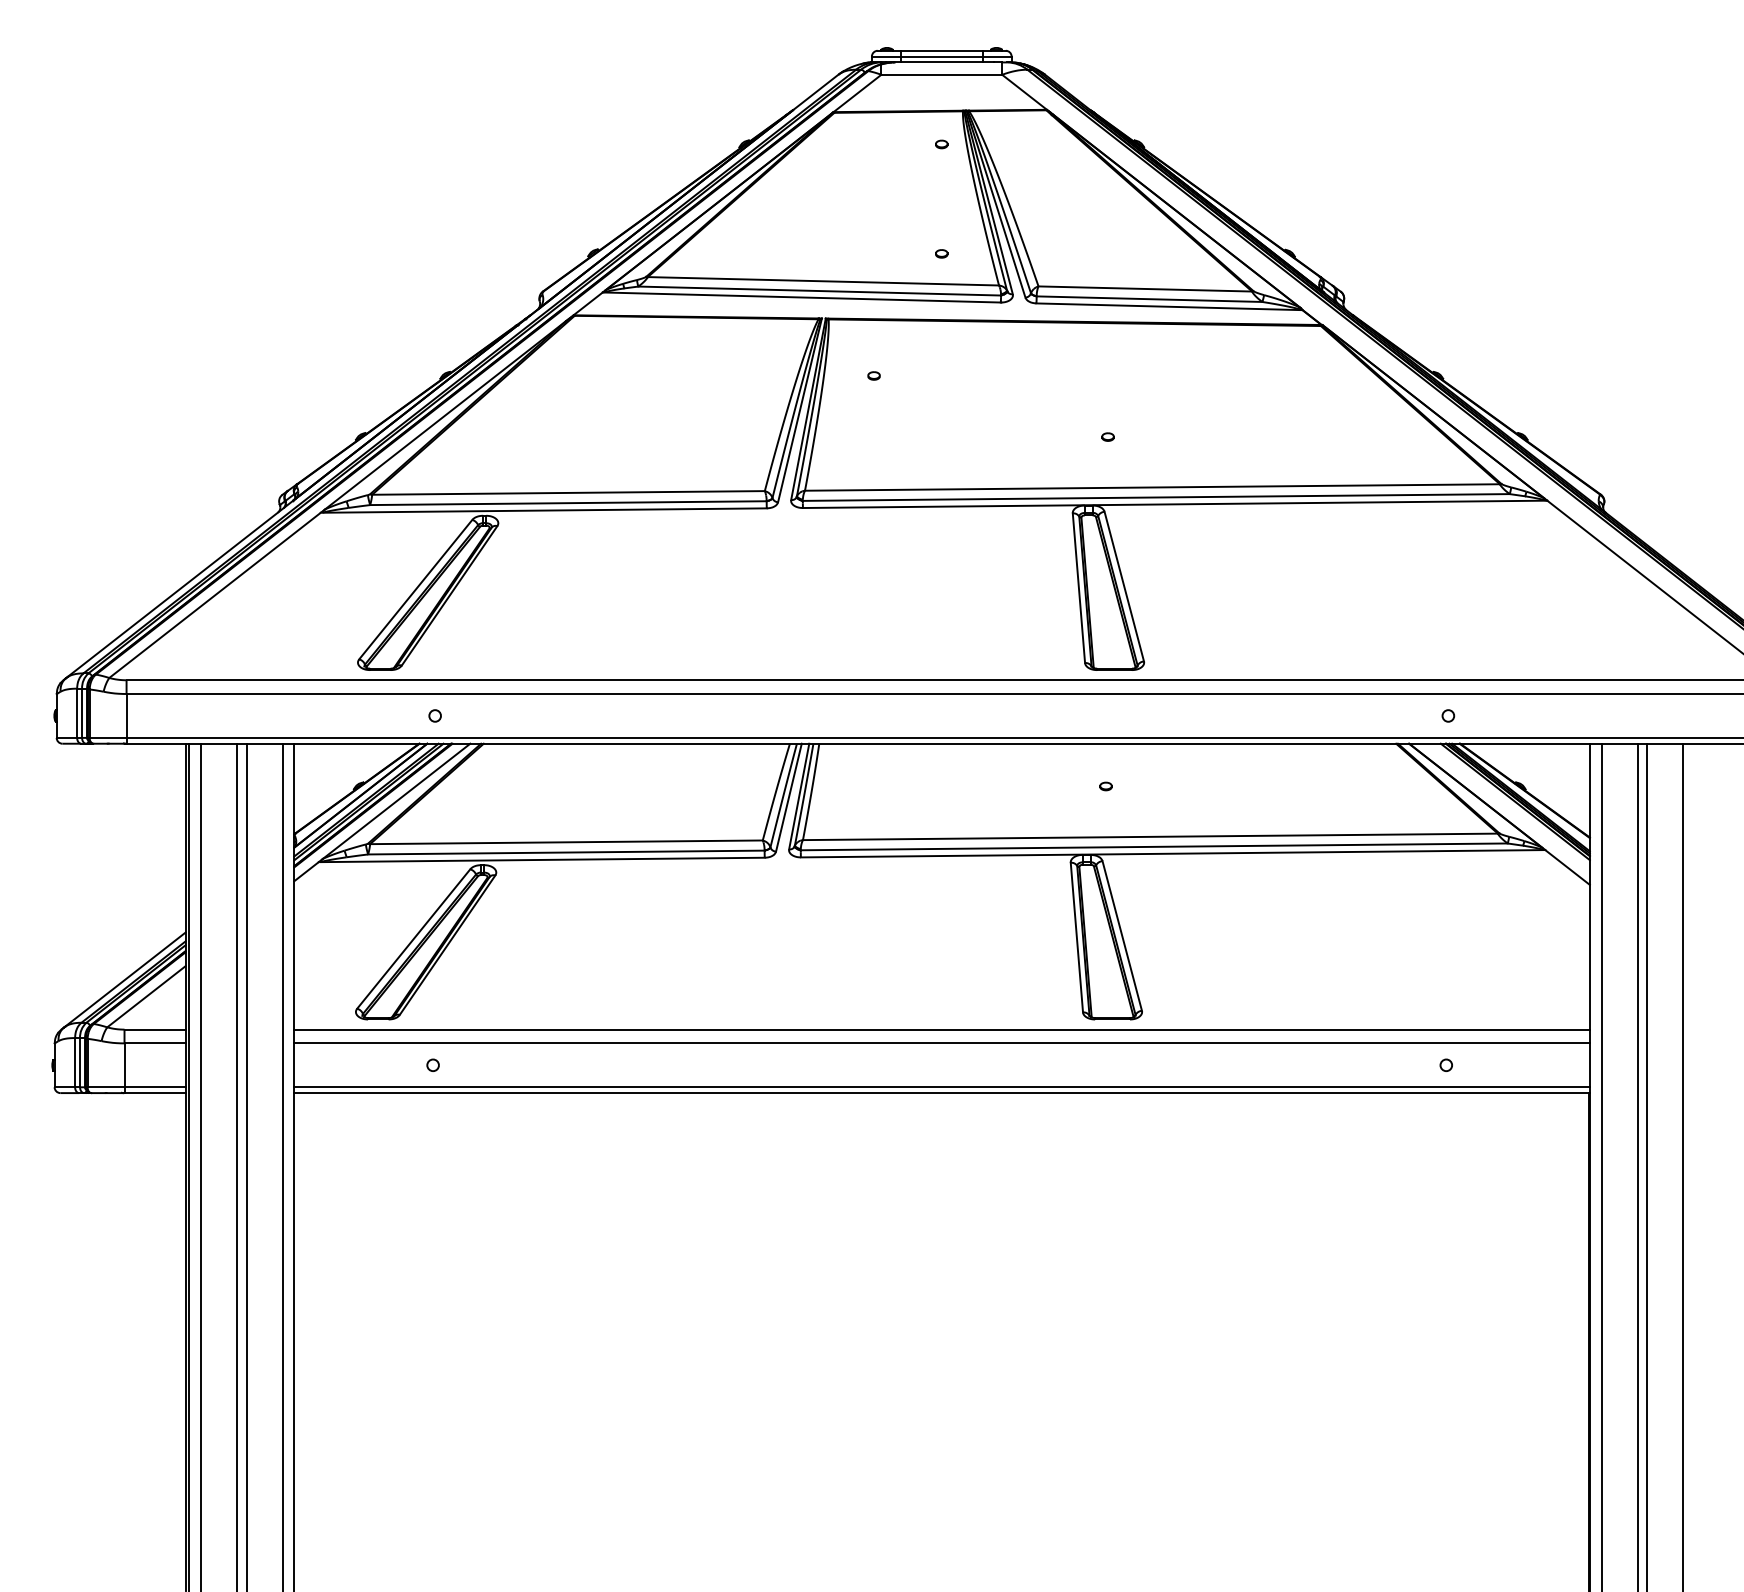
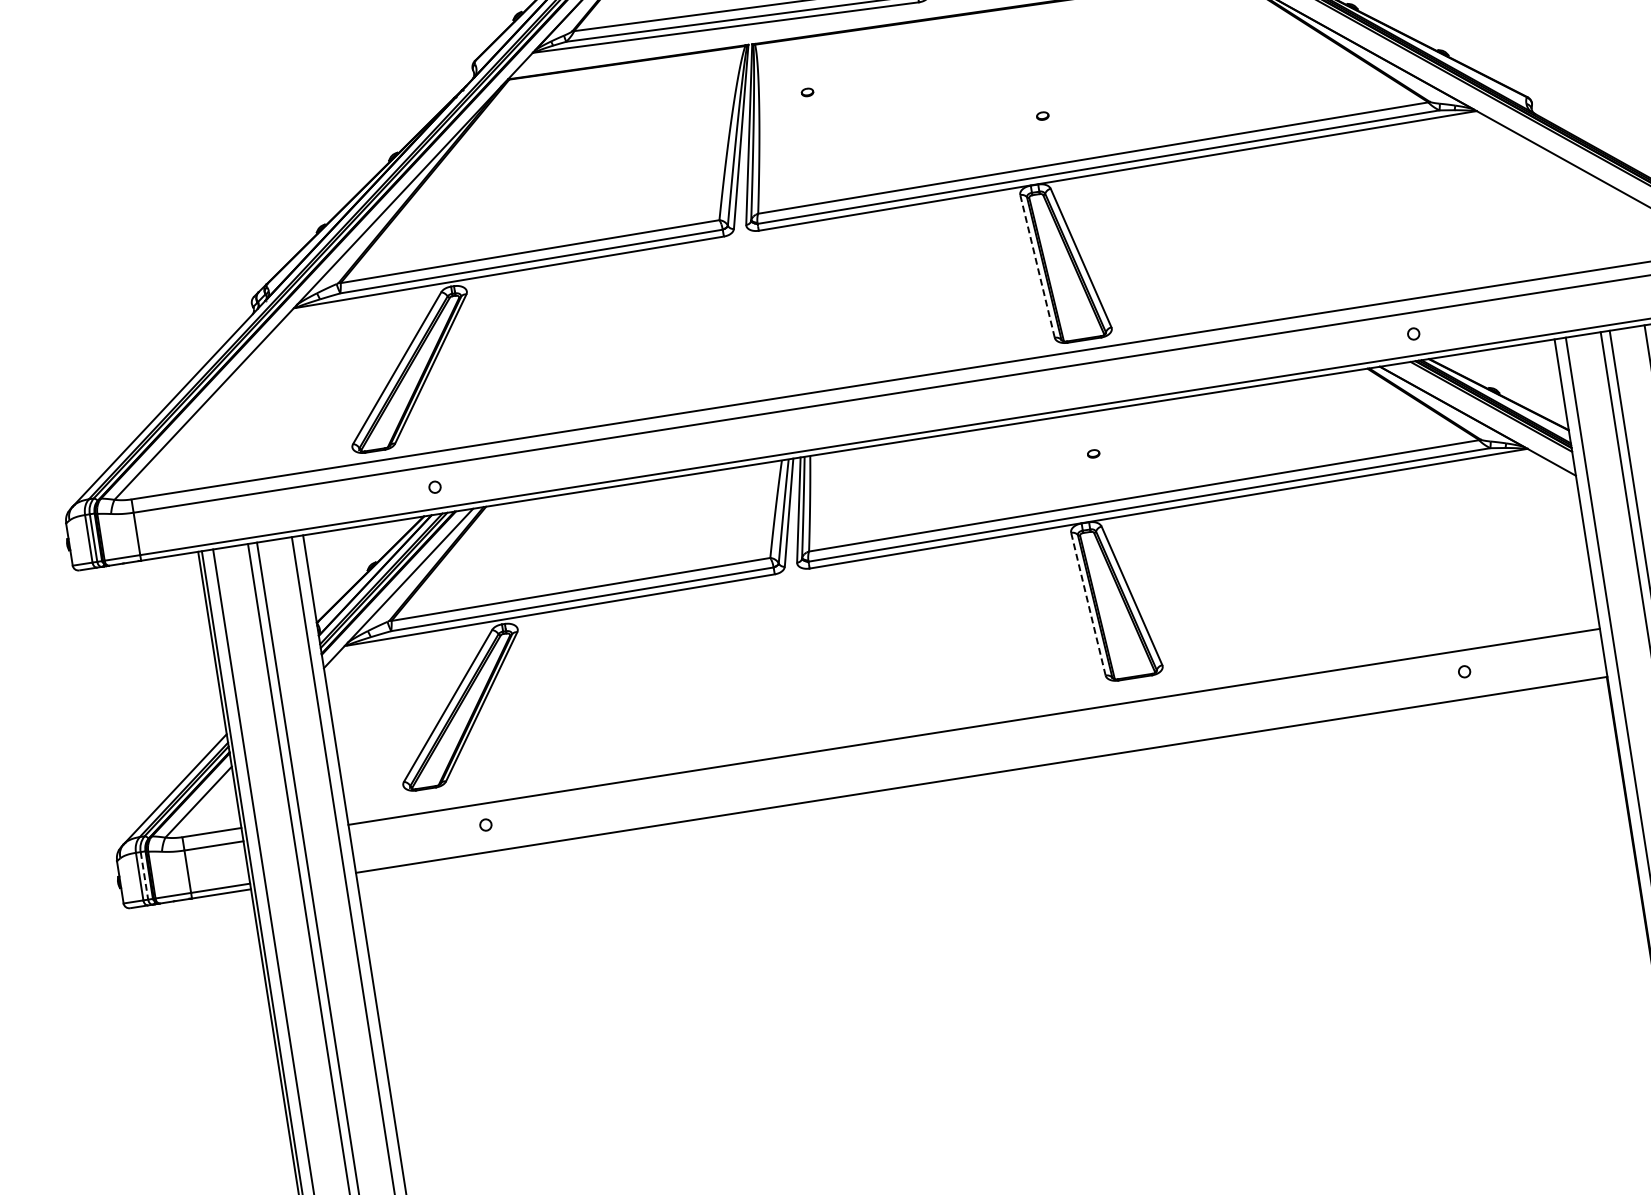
line: (1078, 587) -> (1037, 265), solid -> dashed
line: (1076, 937) -> (1088, 604), solid -> dashed
line: (941, 1029) -> (971, 713), removed
line: (80, 1062) -> (144, 875), solid -> dashed
line: (941, 1087) -> (980, 769), removed

